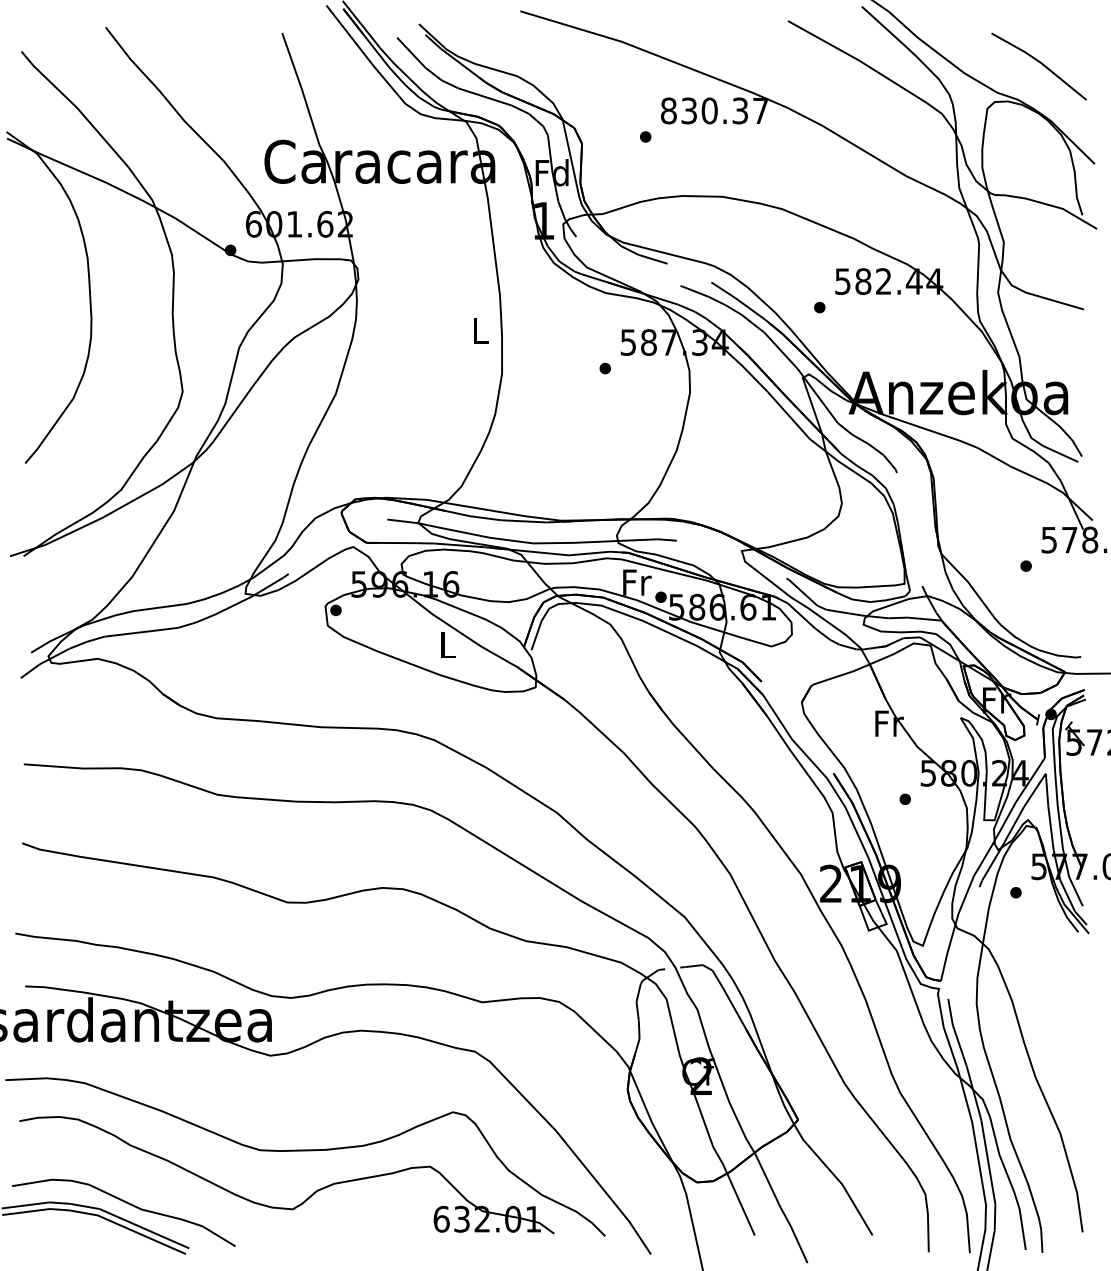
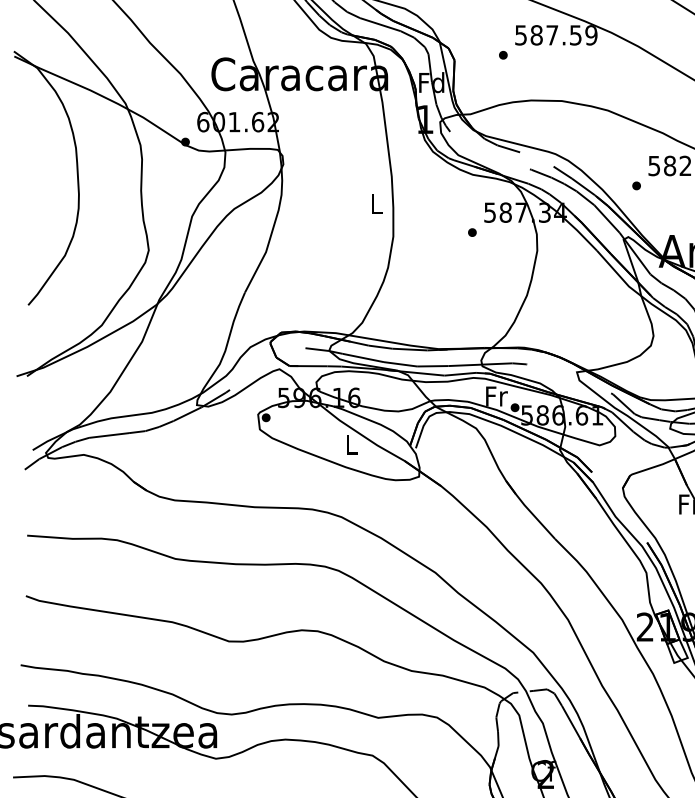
text: (714, 110) -> (556, 35), 830.37 -> 587.59

